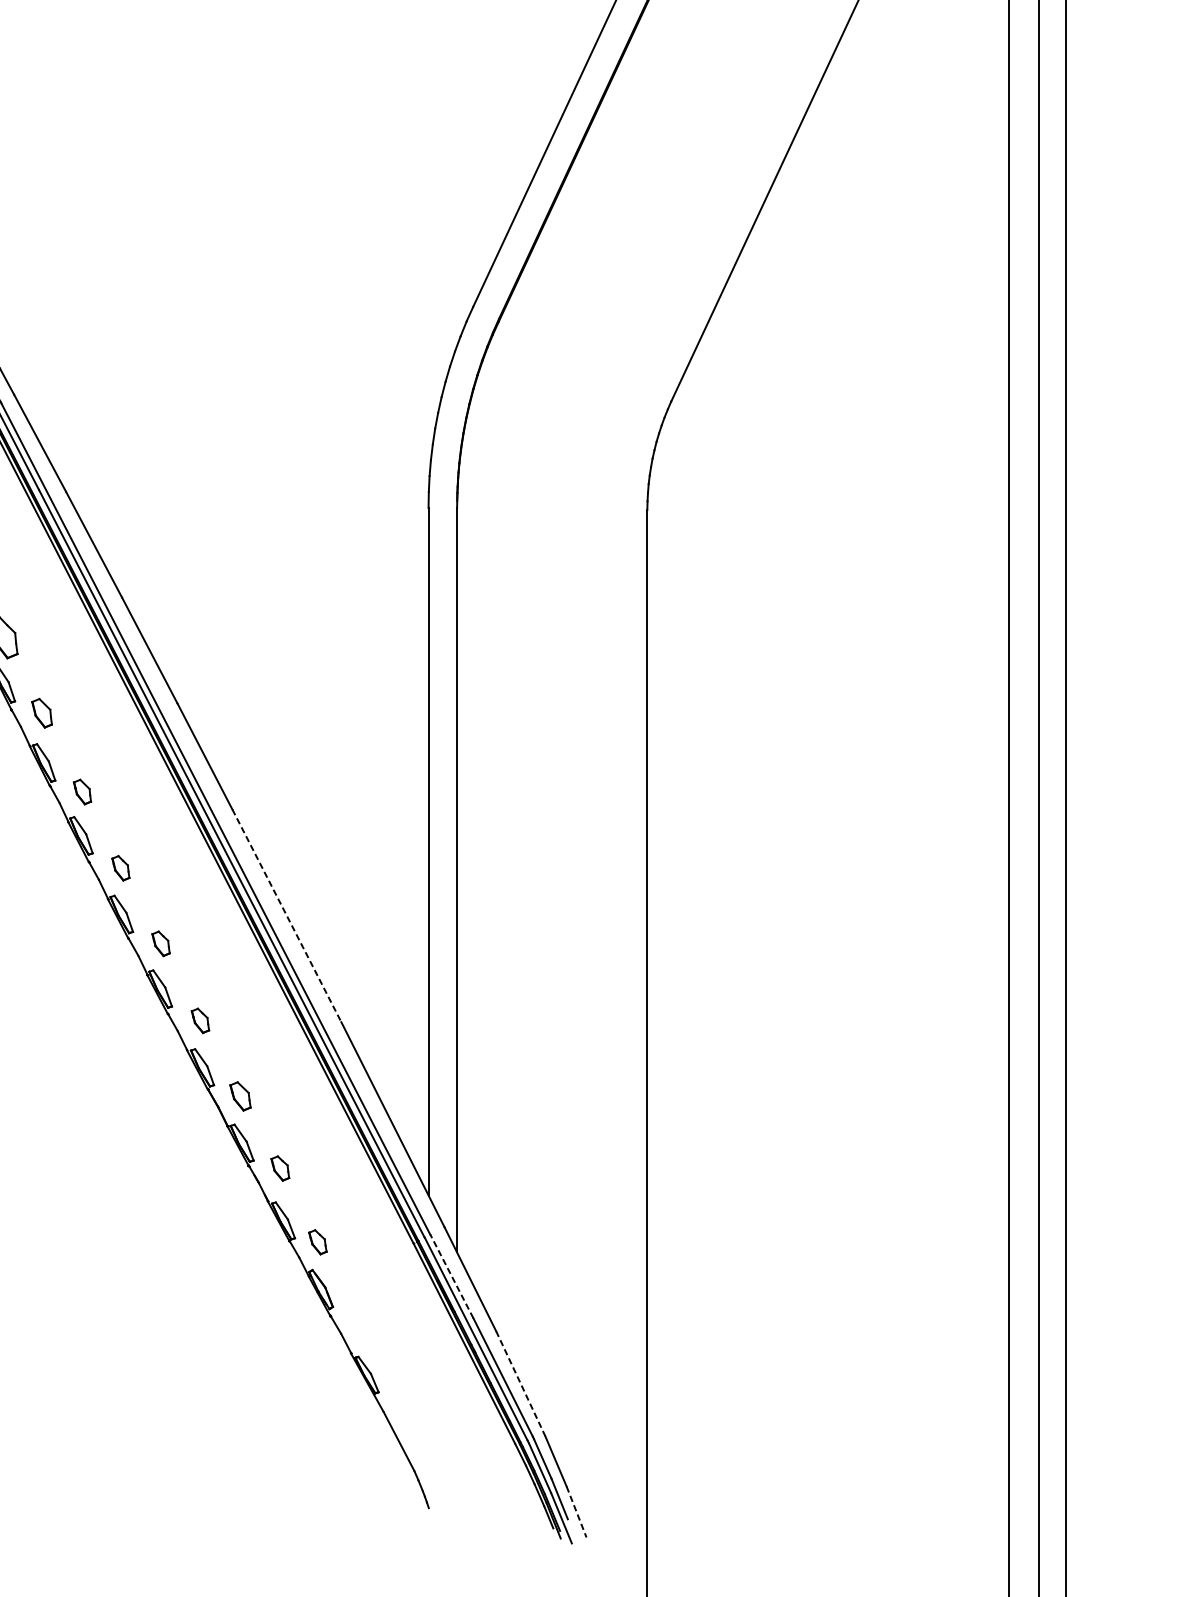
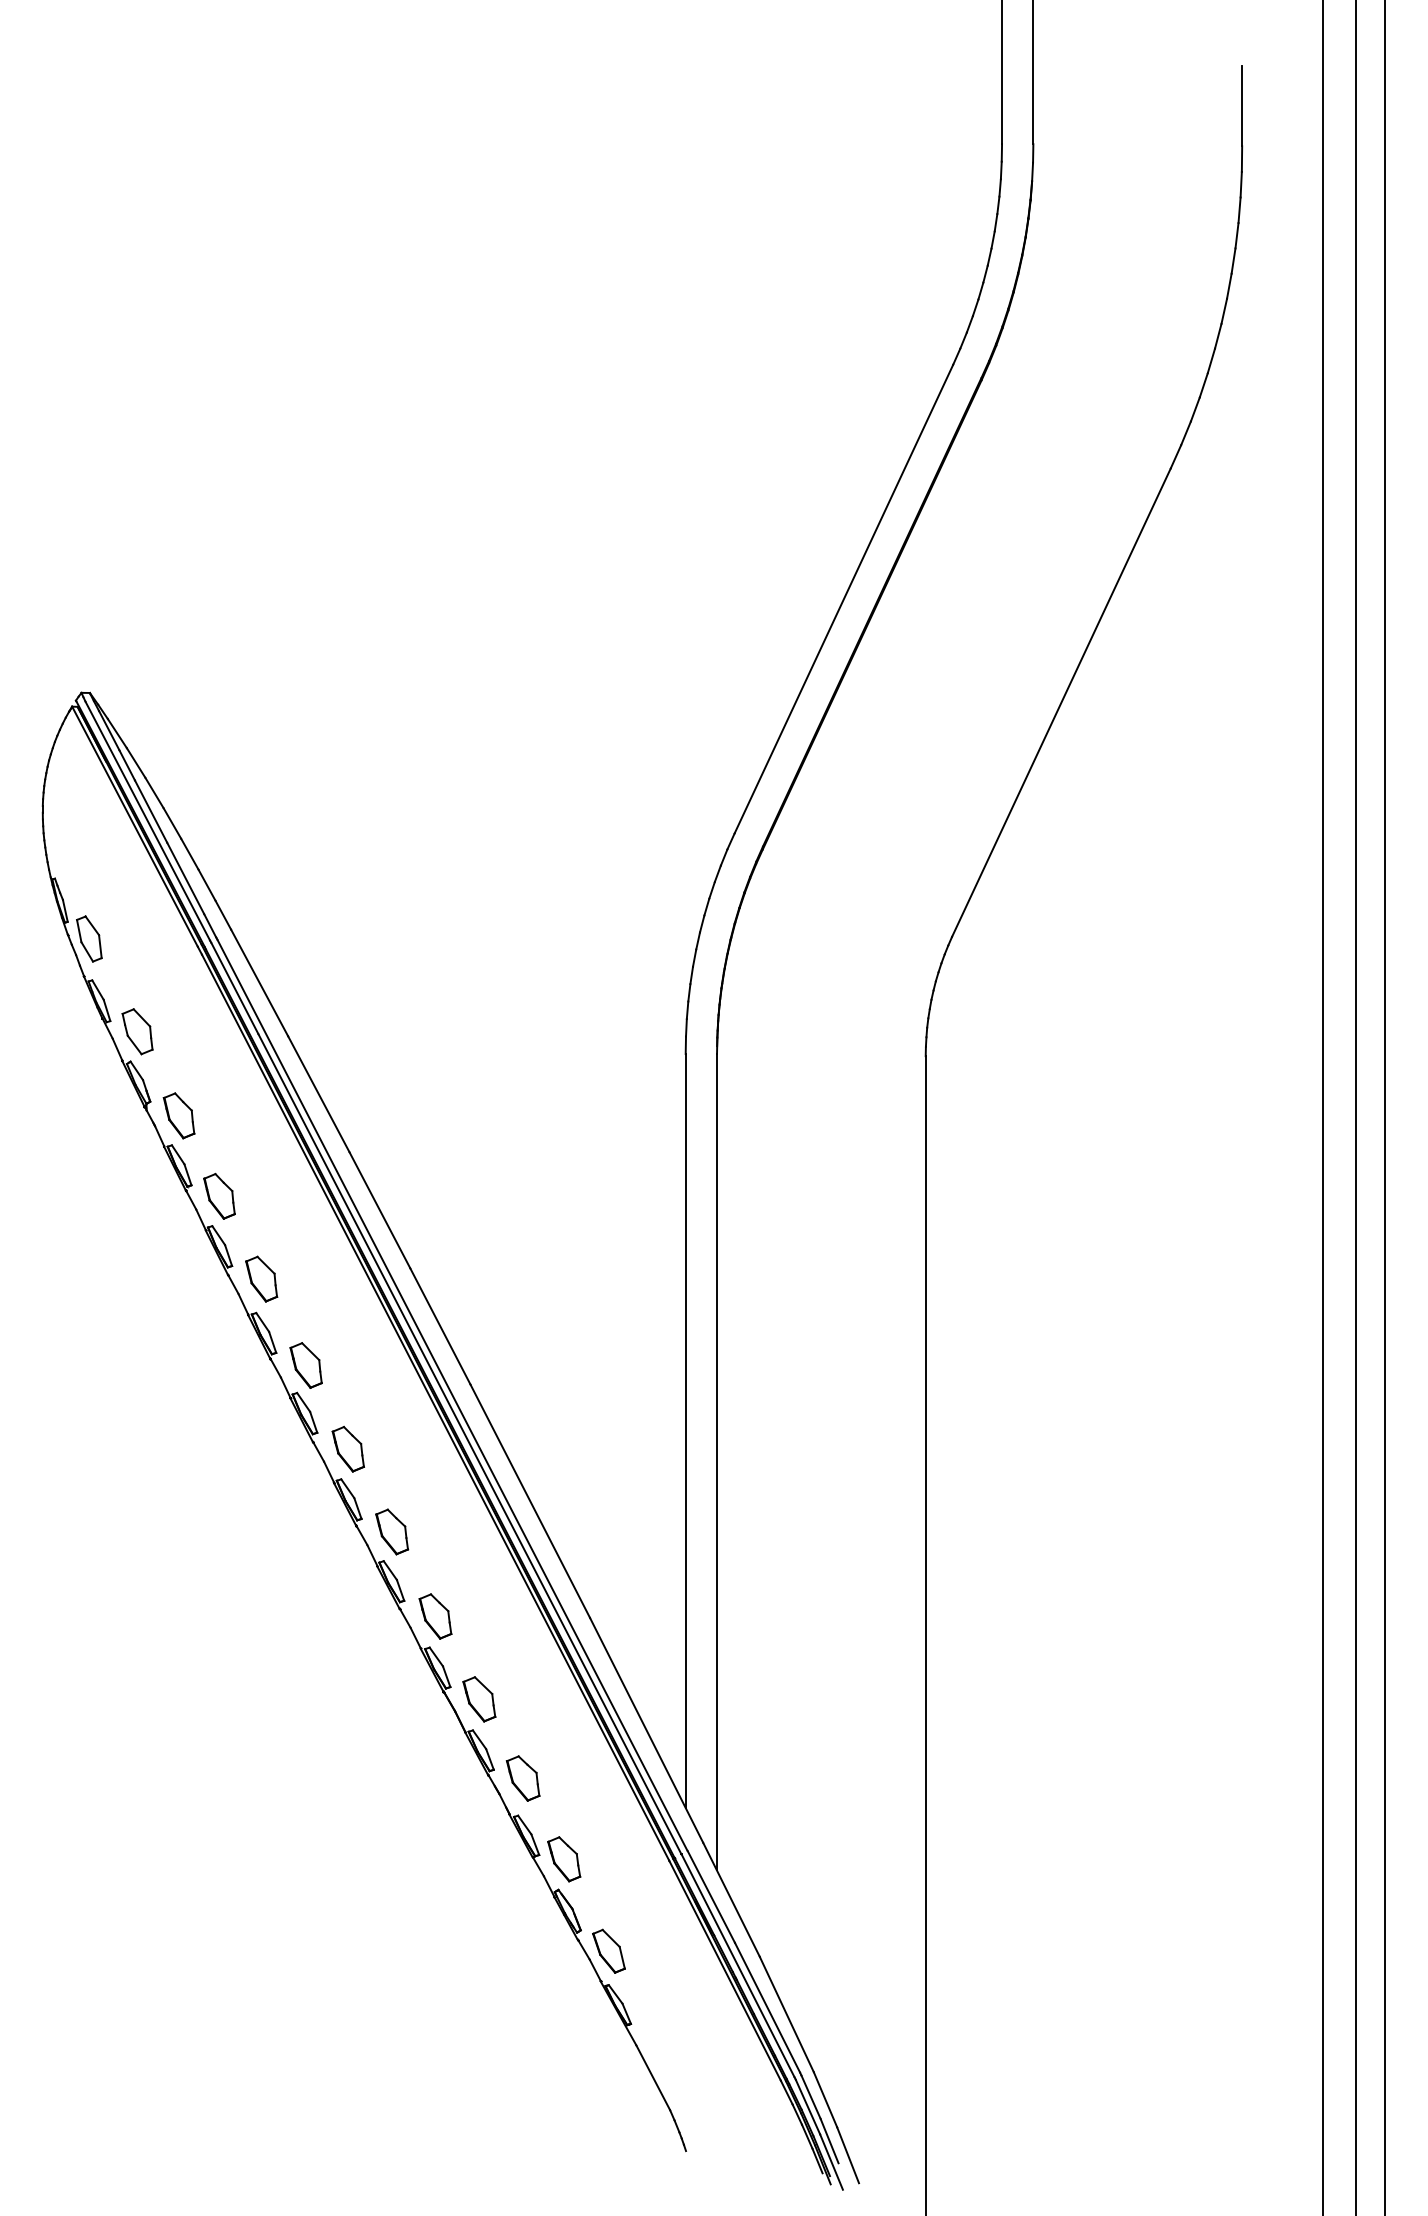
part: (41, 712) -> (261, 1278), size x1.43
part: (81, 792) -> (305, 1365), size x1.67
part: (120, 867) -> (347, 1448), size x1.67
line: (287, 916) -> (530, 1501), dashed -> solid
part: (161, 943) -> (392, 1531), size x1.67
part: (200, 1020) -> (435, 1616), size x1.67
part: (240, 1096) -> (479, 1699), size x1.43
part: (279, 1168) -> (522, 1778), size x1.67
part: (318, 1242) -> (564, 1859), size x1.67
line: (452, 1276) -> (711, 1896), dashed -> solid
part: (358, 1325) -> (608, 1950), added
line: (520, 1383) -> (786, 2014), dashed -> solid
line: (576, 1512) -> (848, 2155), dashed -> solid

